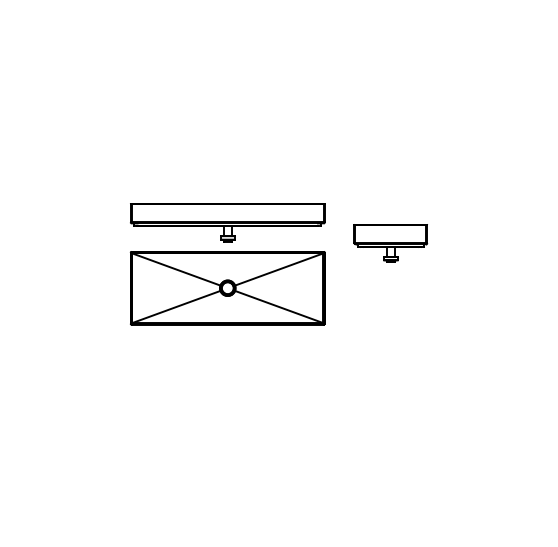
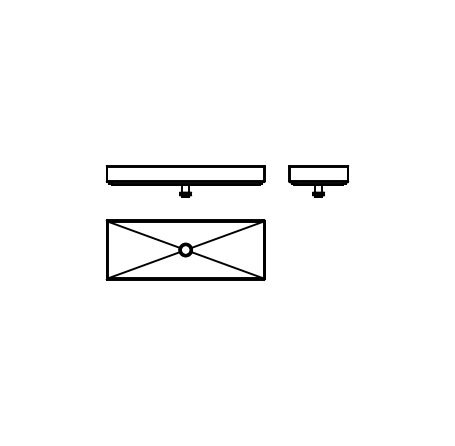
part: (390, 243) -> (318, 181), moved
part: (227, 287) -> (185, 249), moved

